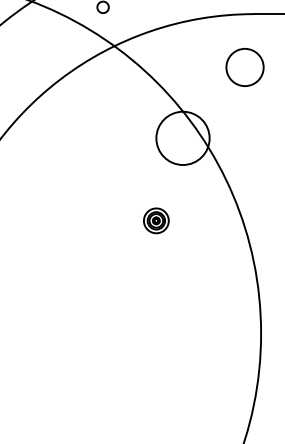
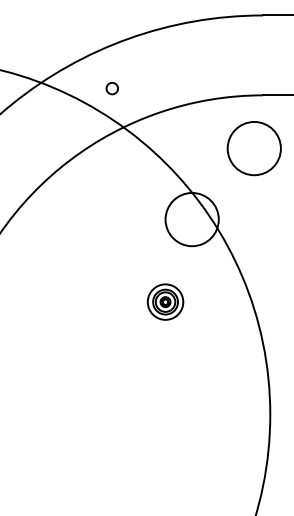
circle: (244, 67) -> (253, 148), size x1.43
part: (156, 220) -> (165, 301), size x1.43

